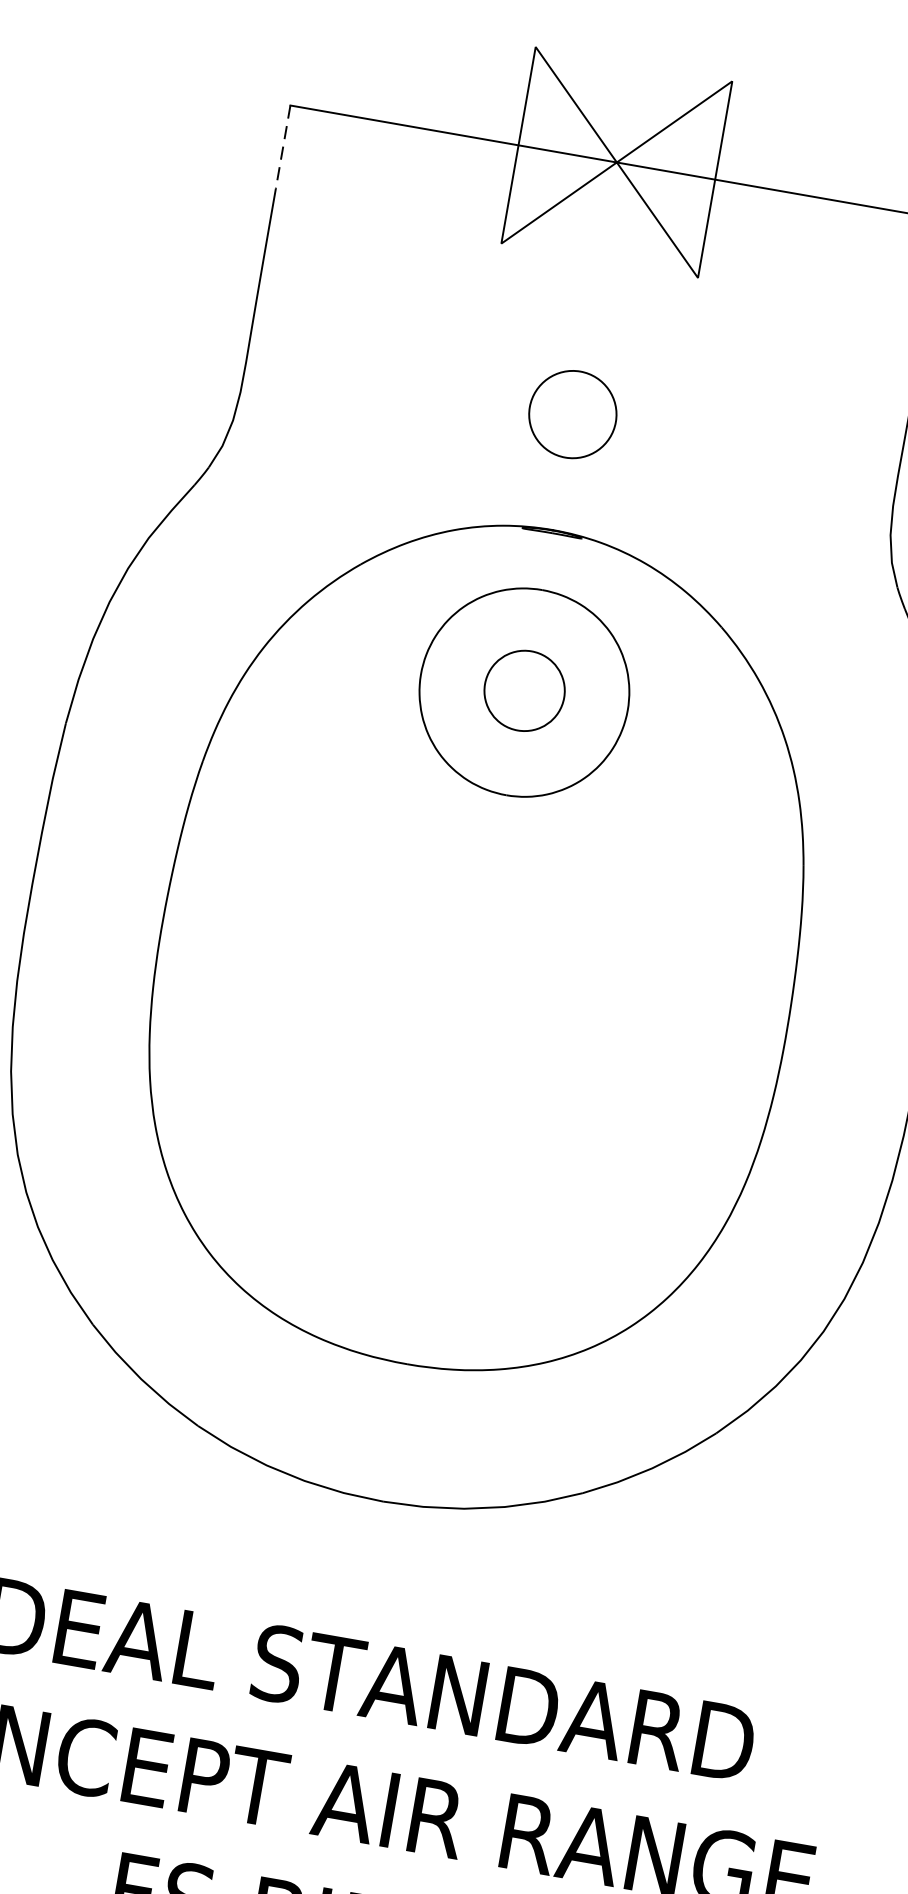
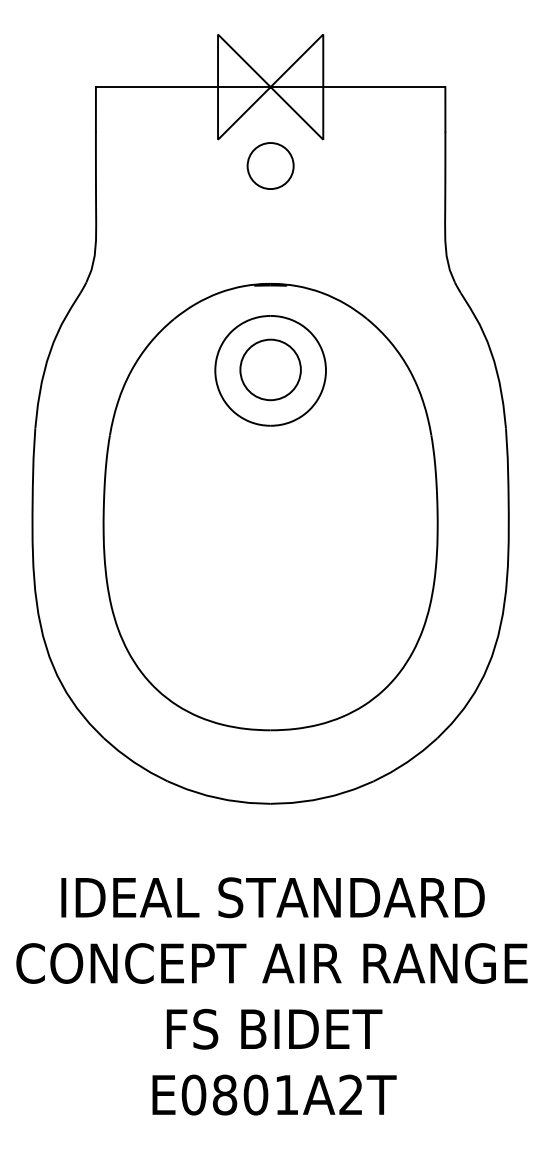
line: (282, 147) -> (95, 109), dashed -> solid
circle: (572, 413) -> (270, 165), moved
circle: (524, 690) -> (270, 369), size x1.43

